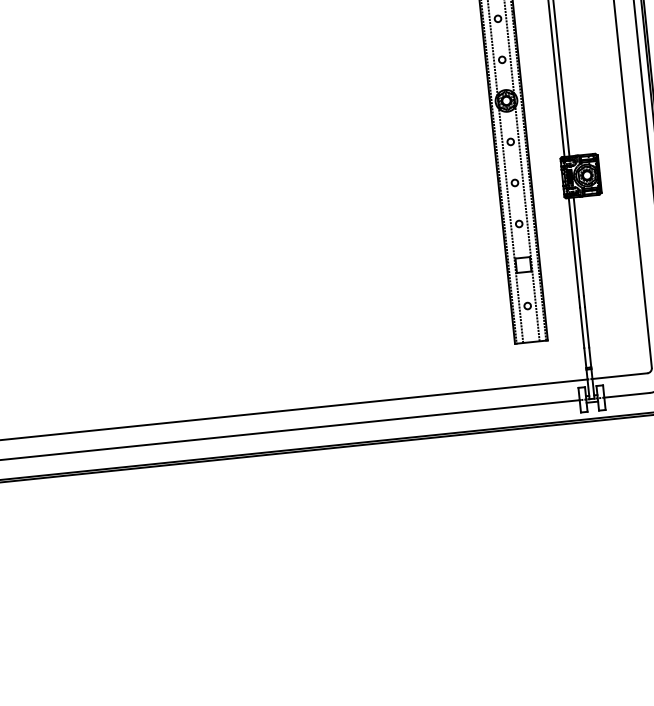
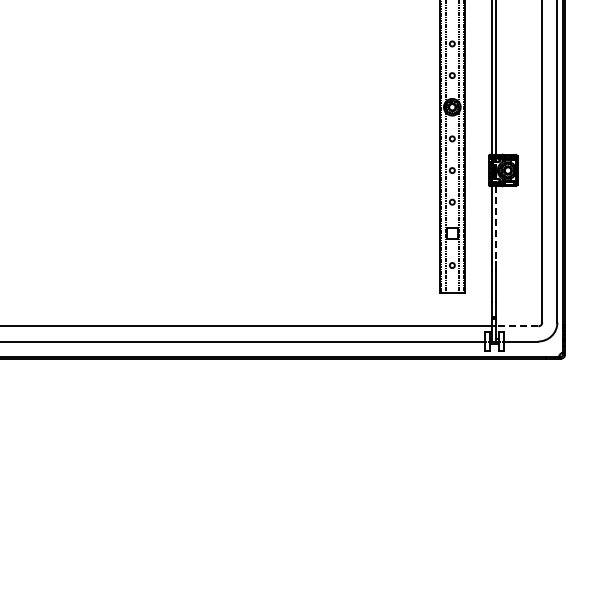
line: (579, 246) -> (496, 224), solid -> dashed
line: (619, 376) -> (516, 326), solid -> dashed

